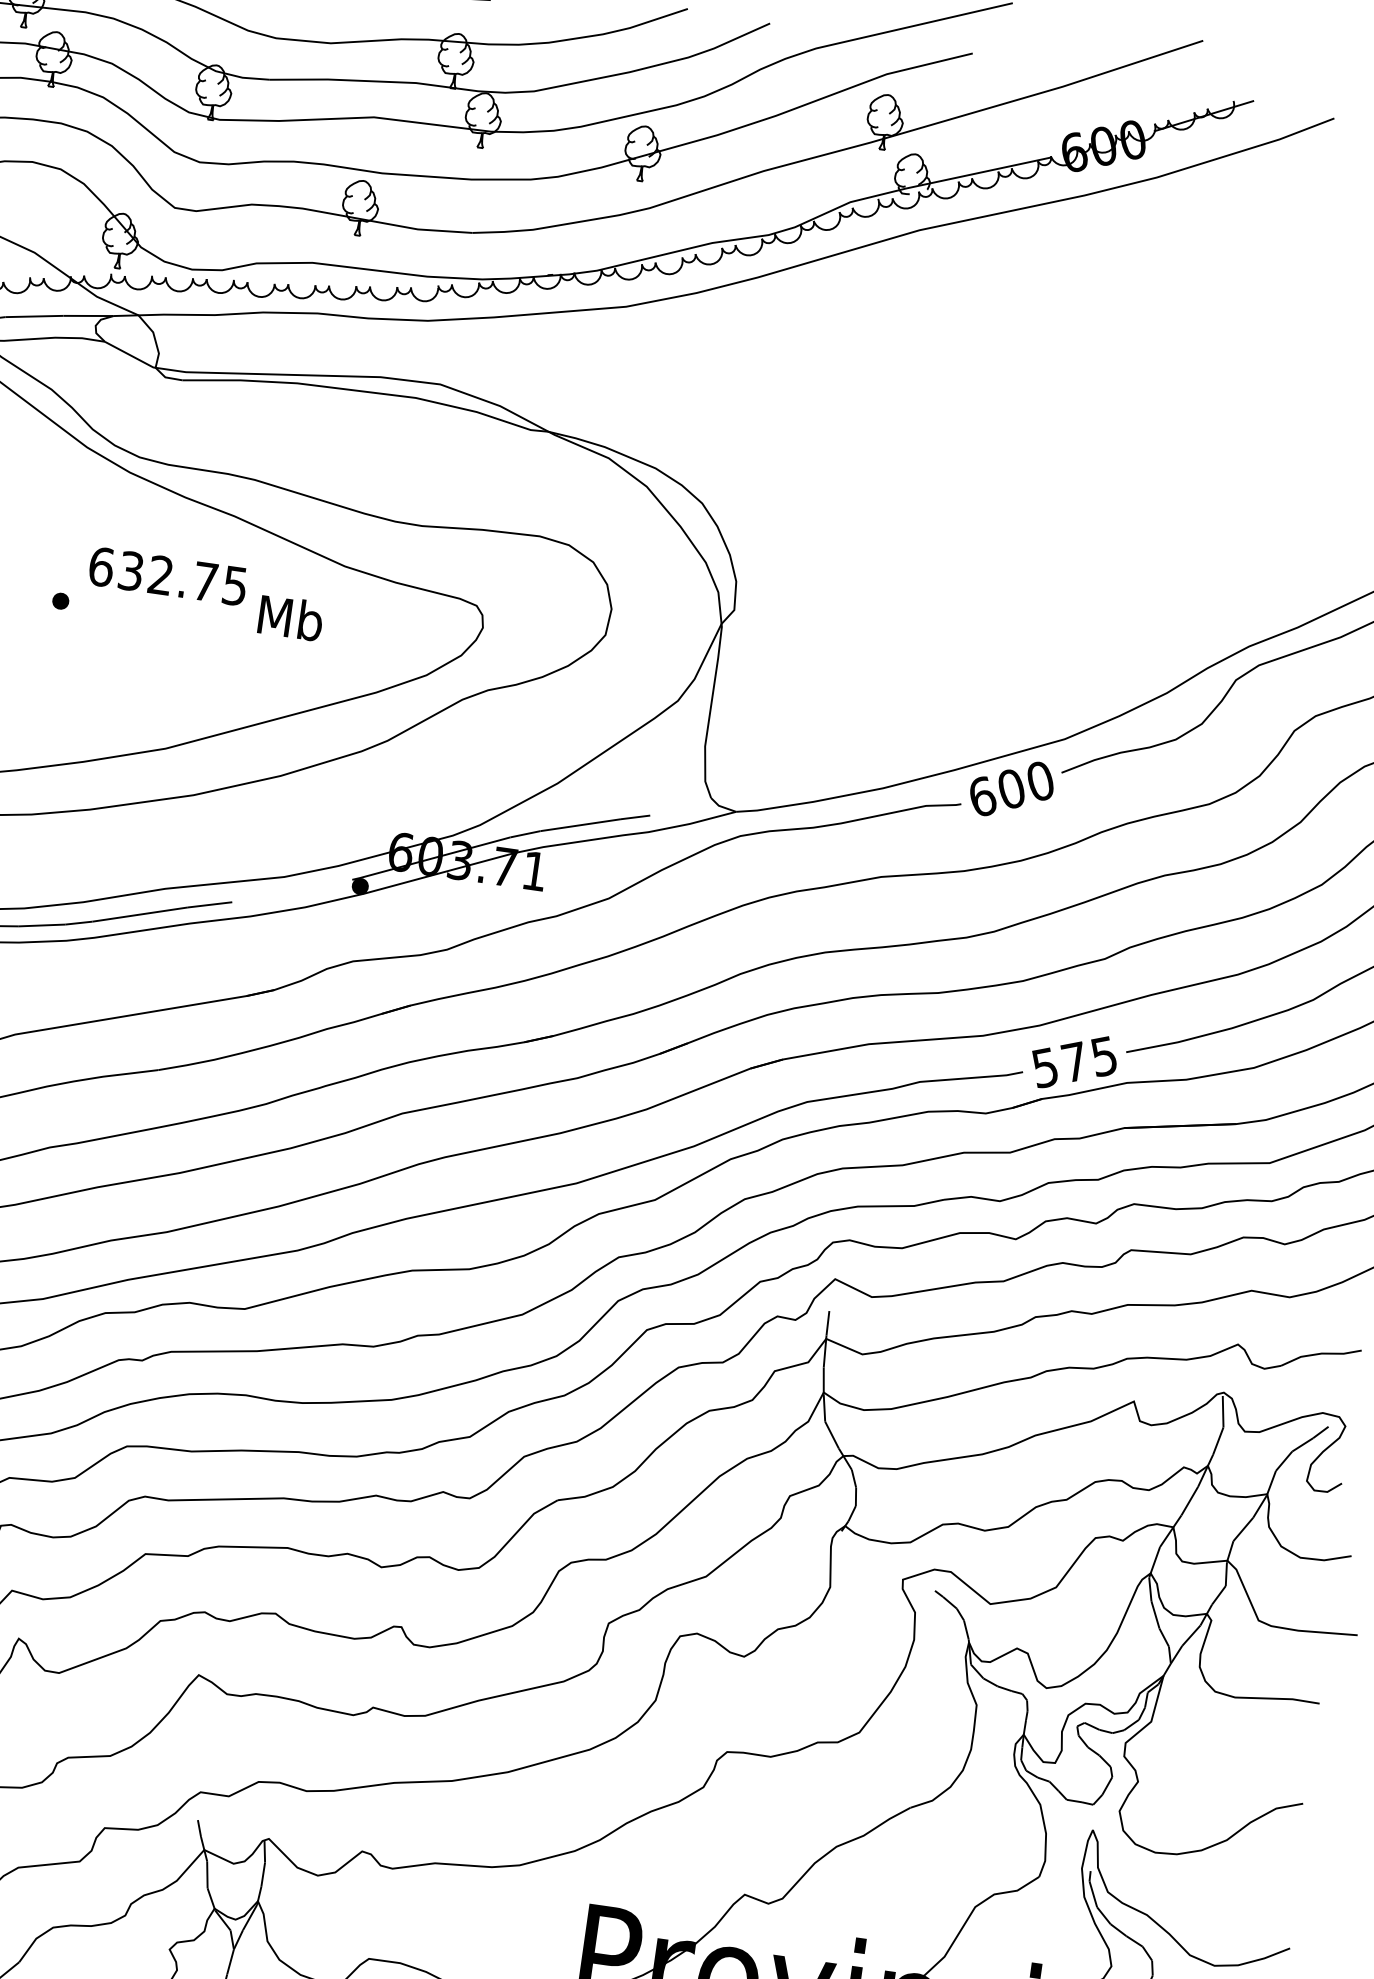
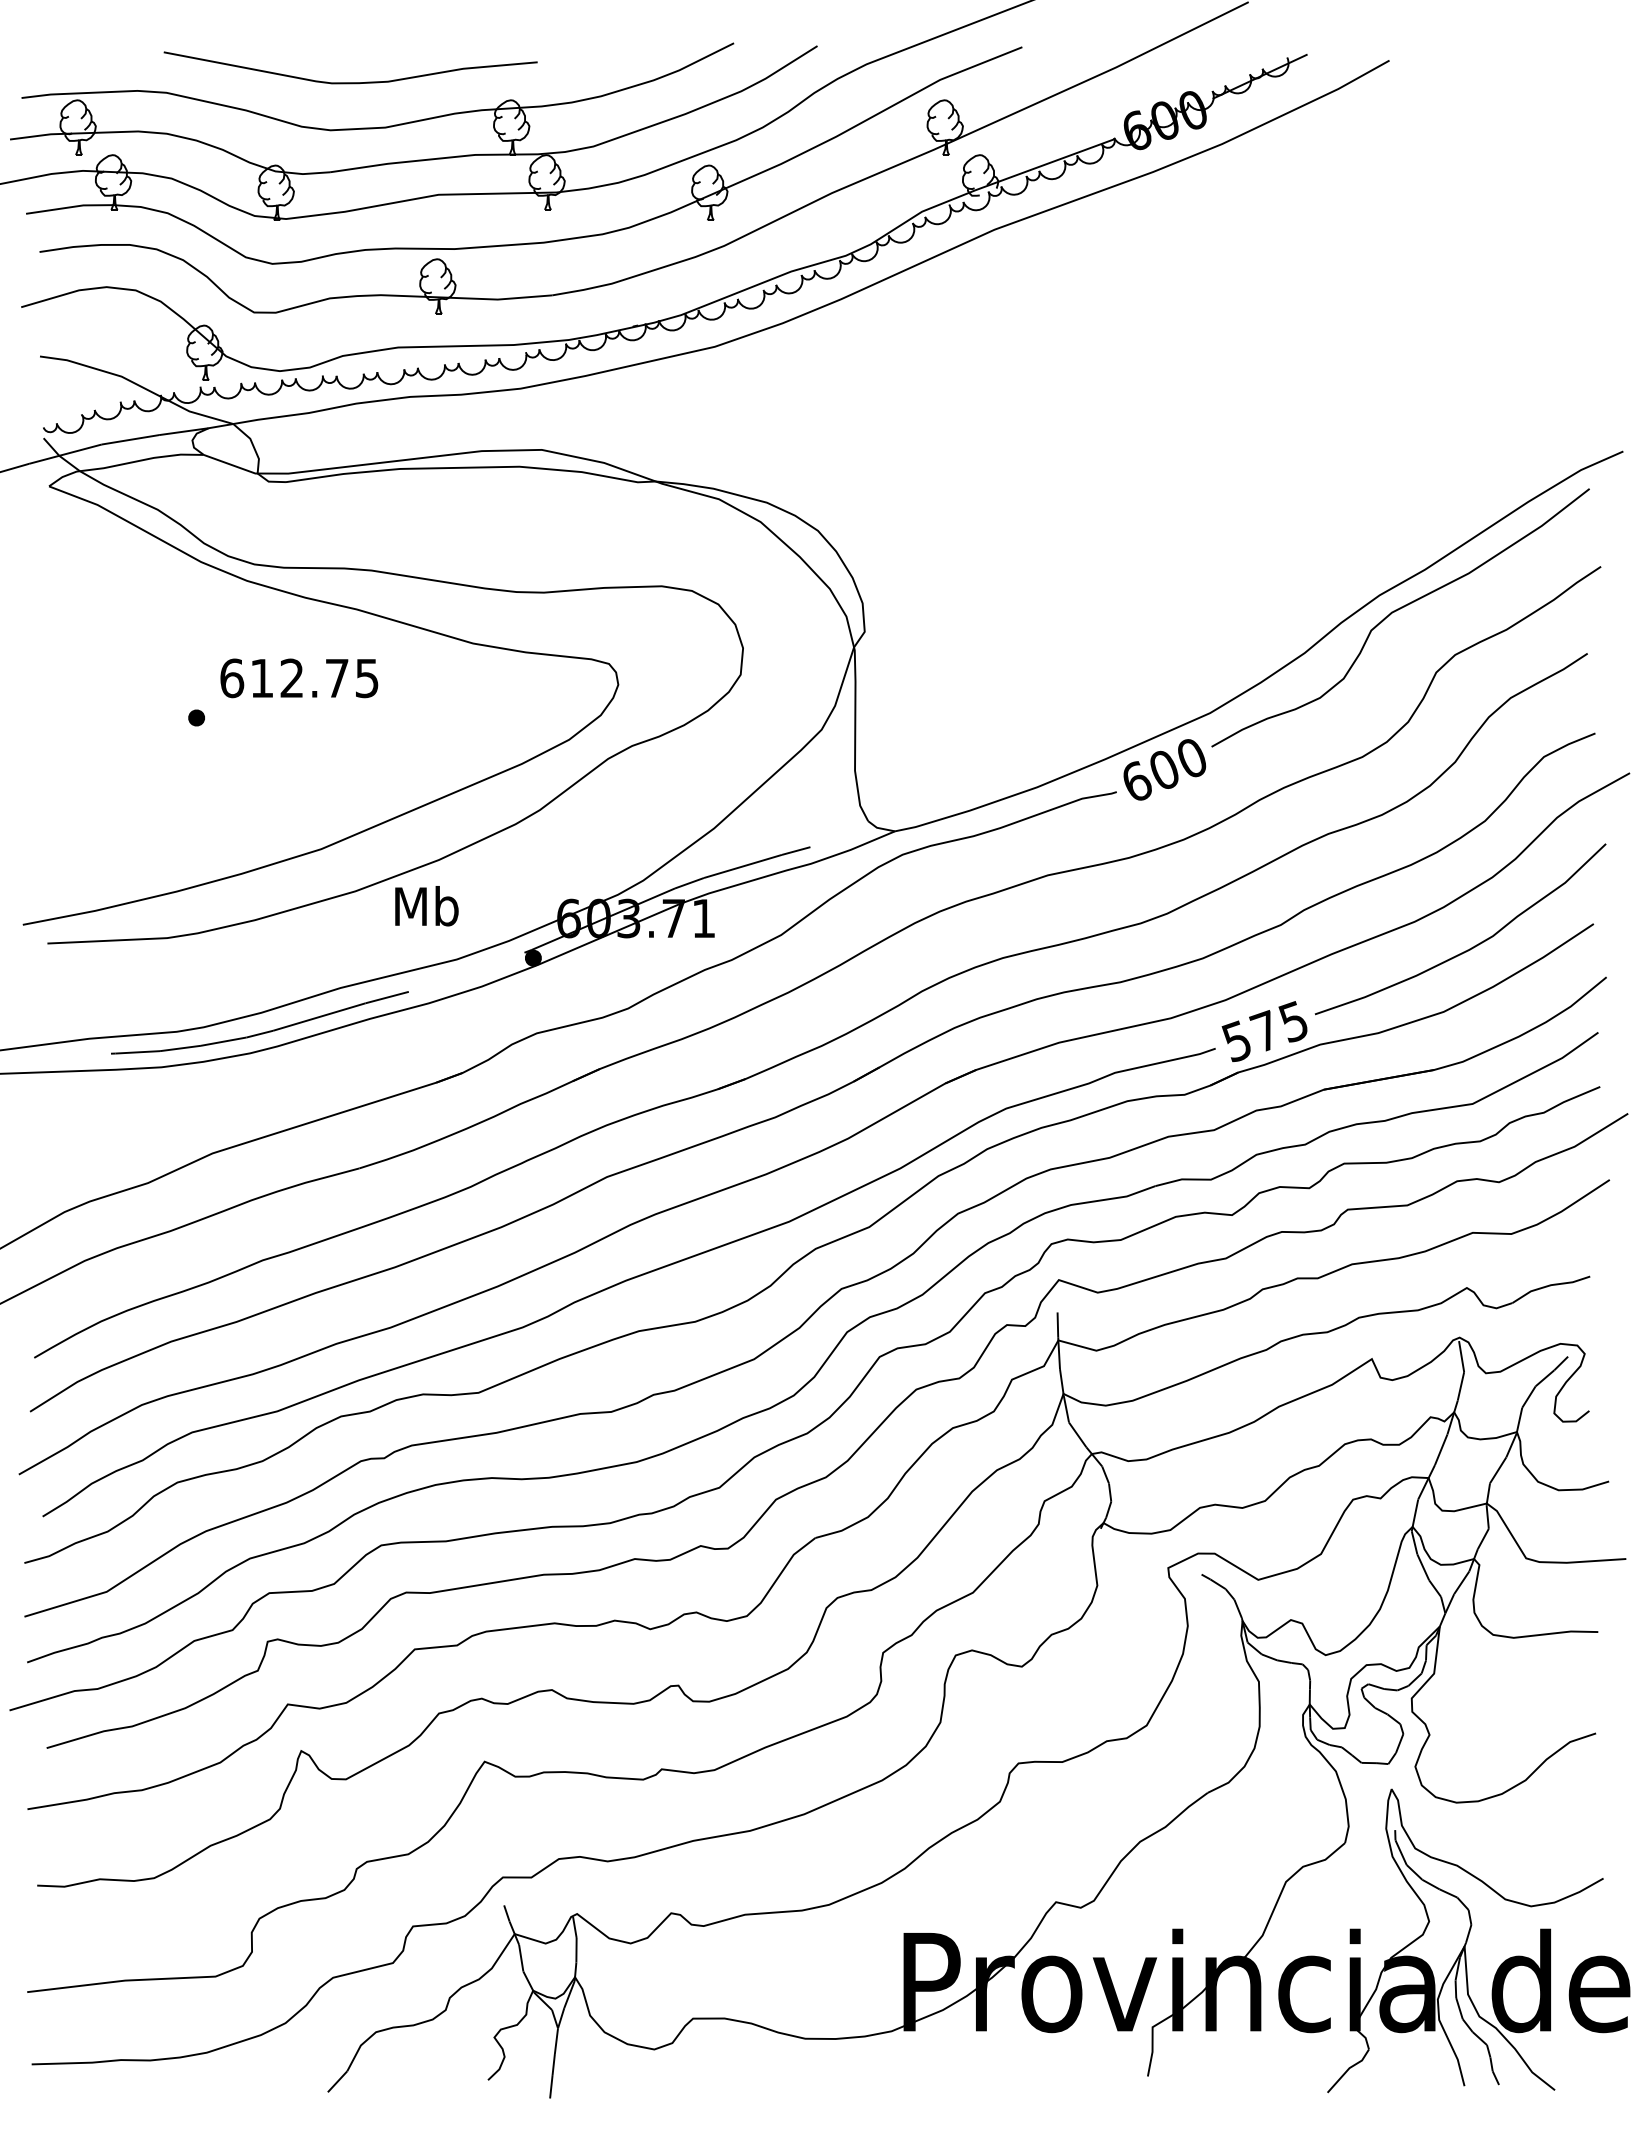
text: (130, 571) -> (261, 678), 632.75 -> 612.75
text: (290, 618) -> (426, 906), moved

